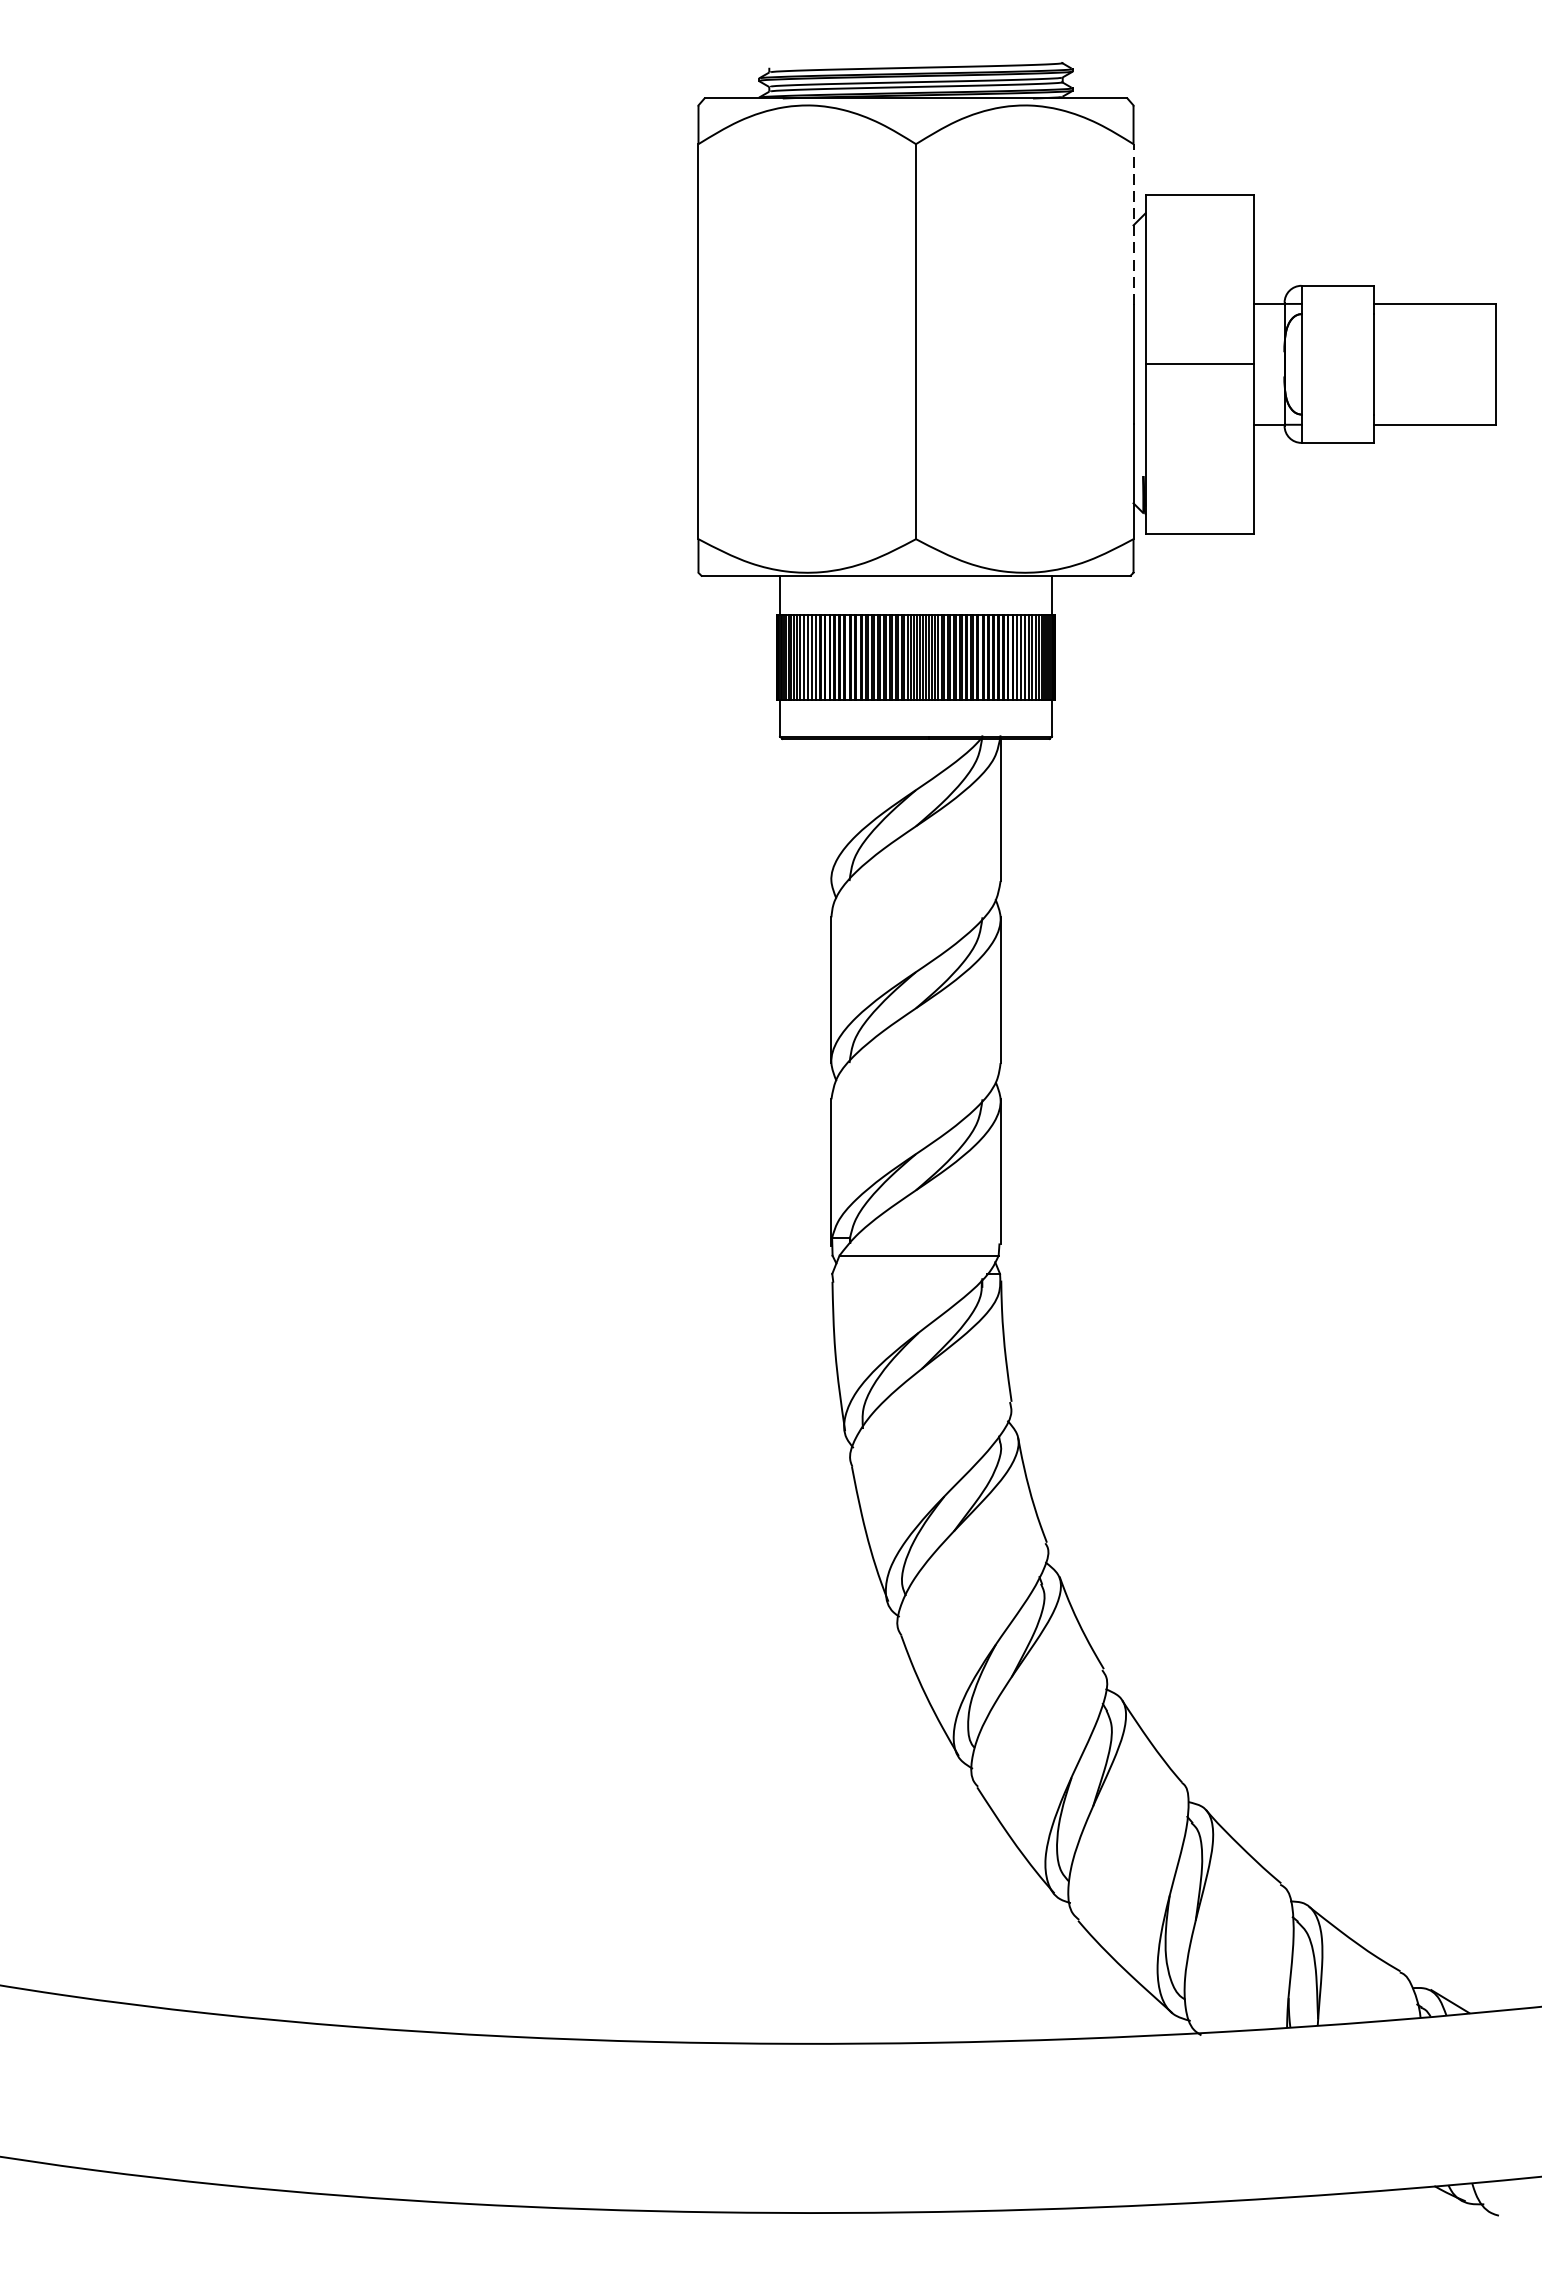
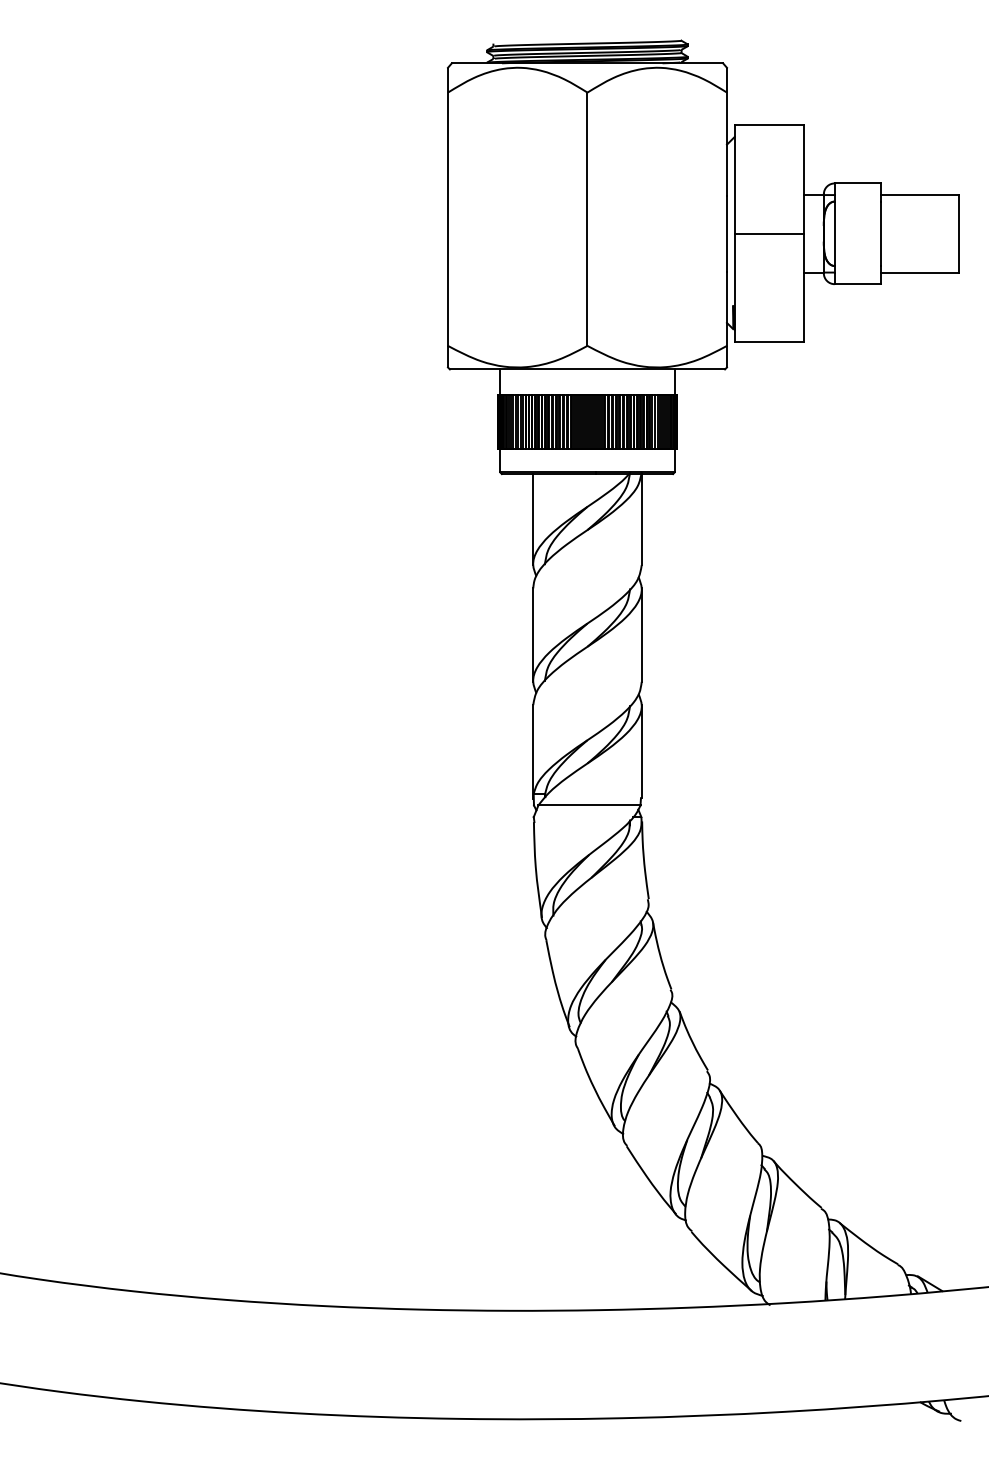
line: (1132, 225) -> (726, 144), dashed -> solid
line: (831, 809) -> (533, 519), added

